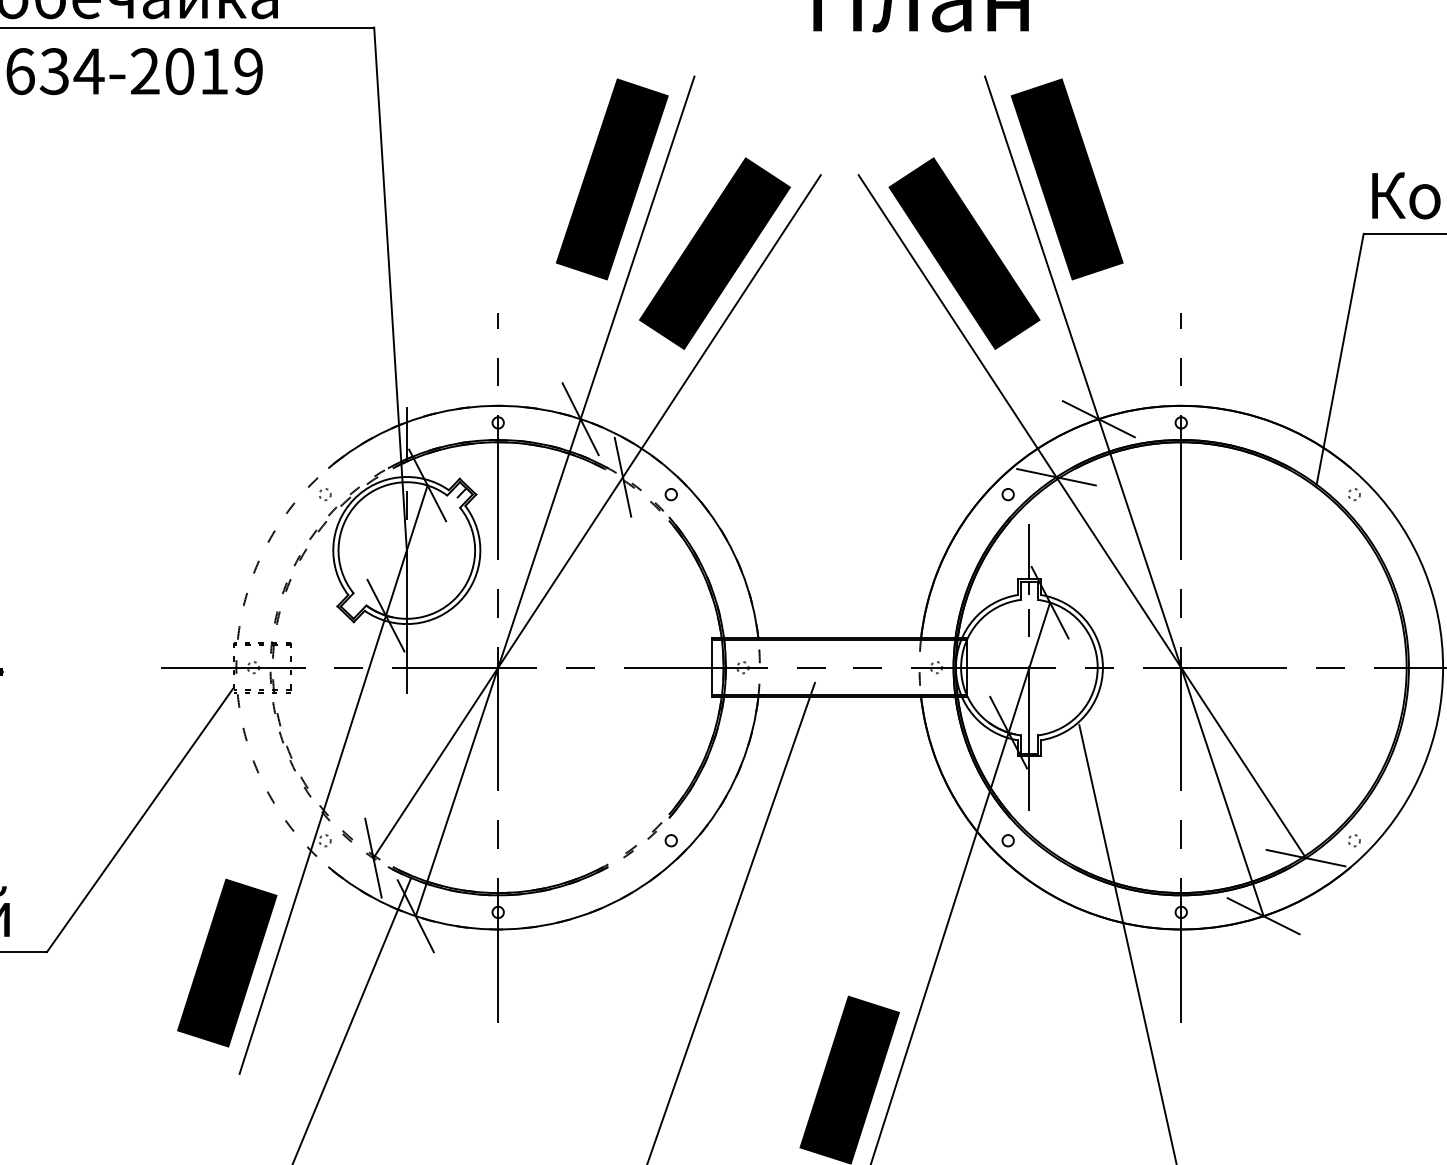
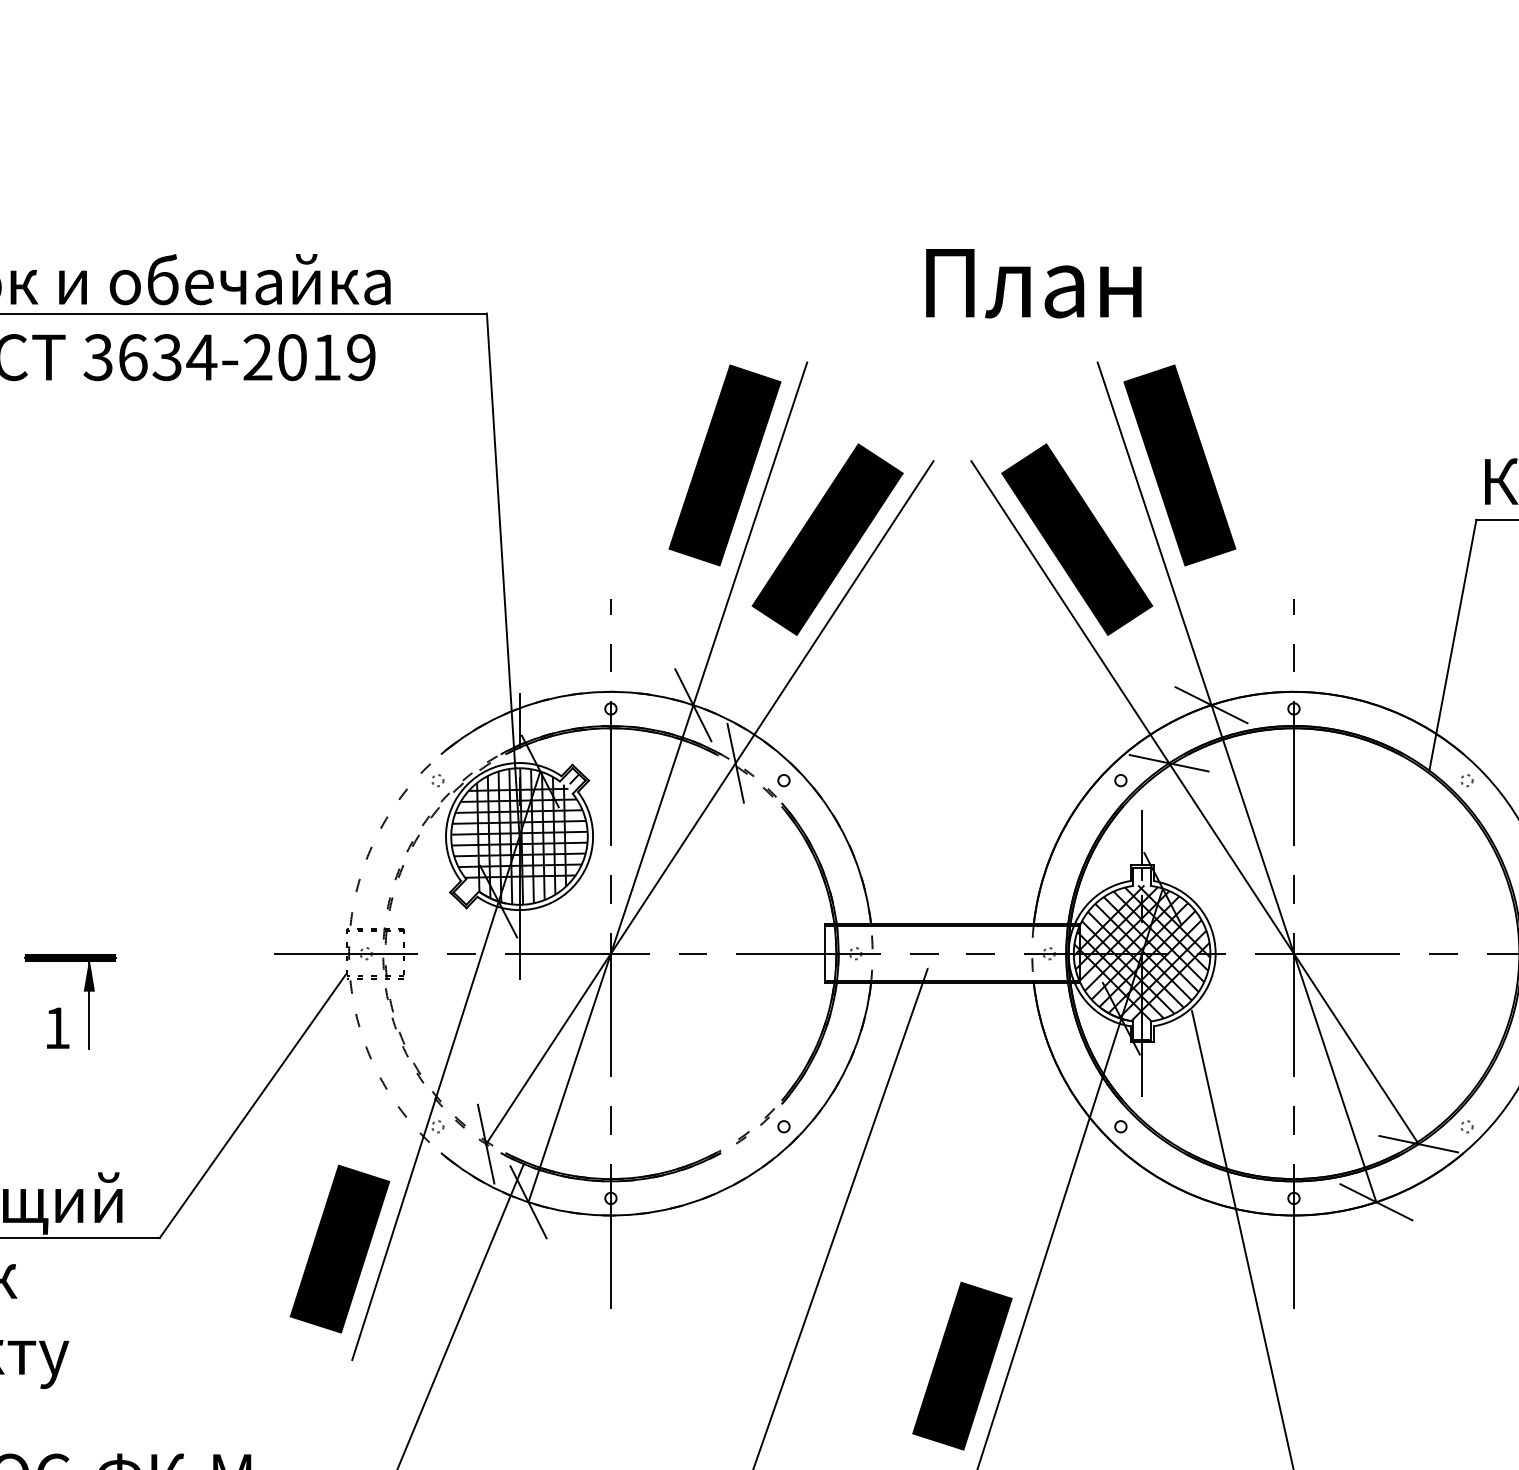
hatch: (406, 550) -> (519, 836), added
hatch: (1028, 667) -> (1141, 953), added

